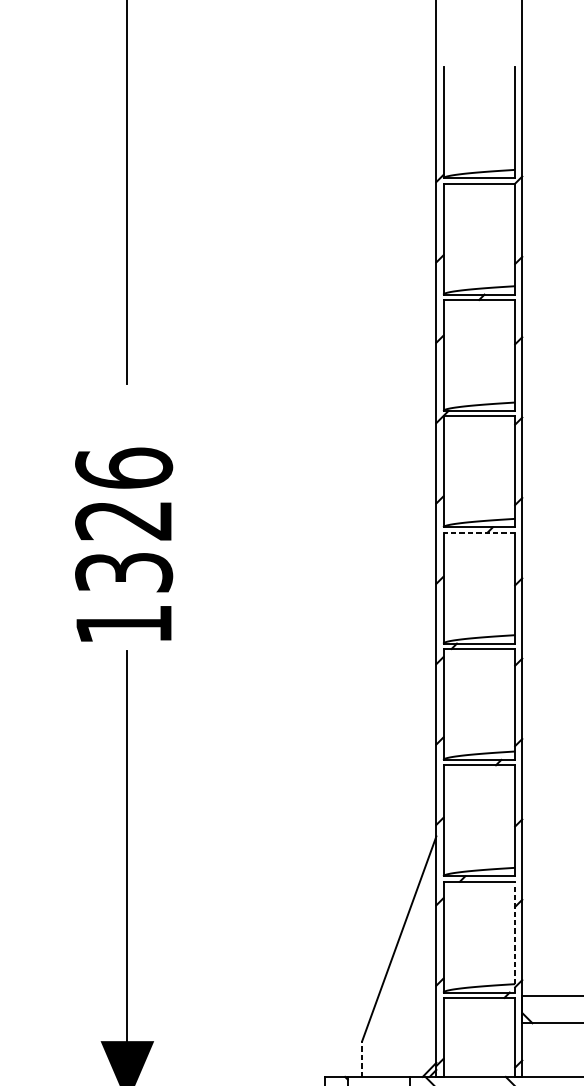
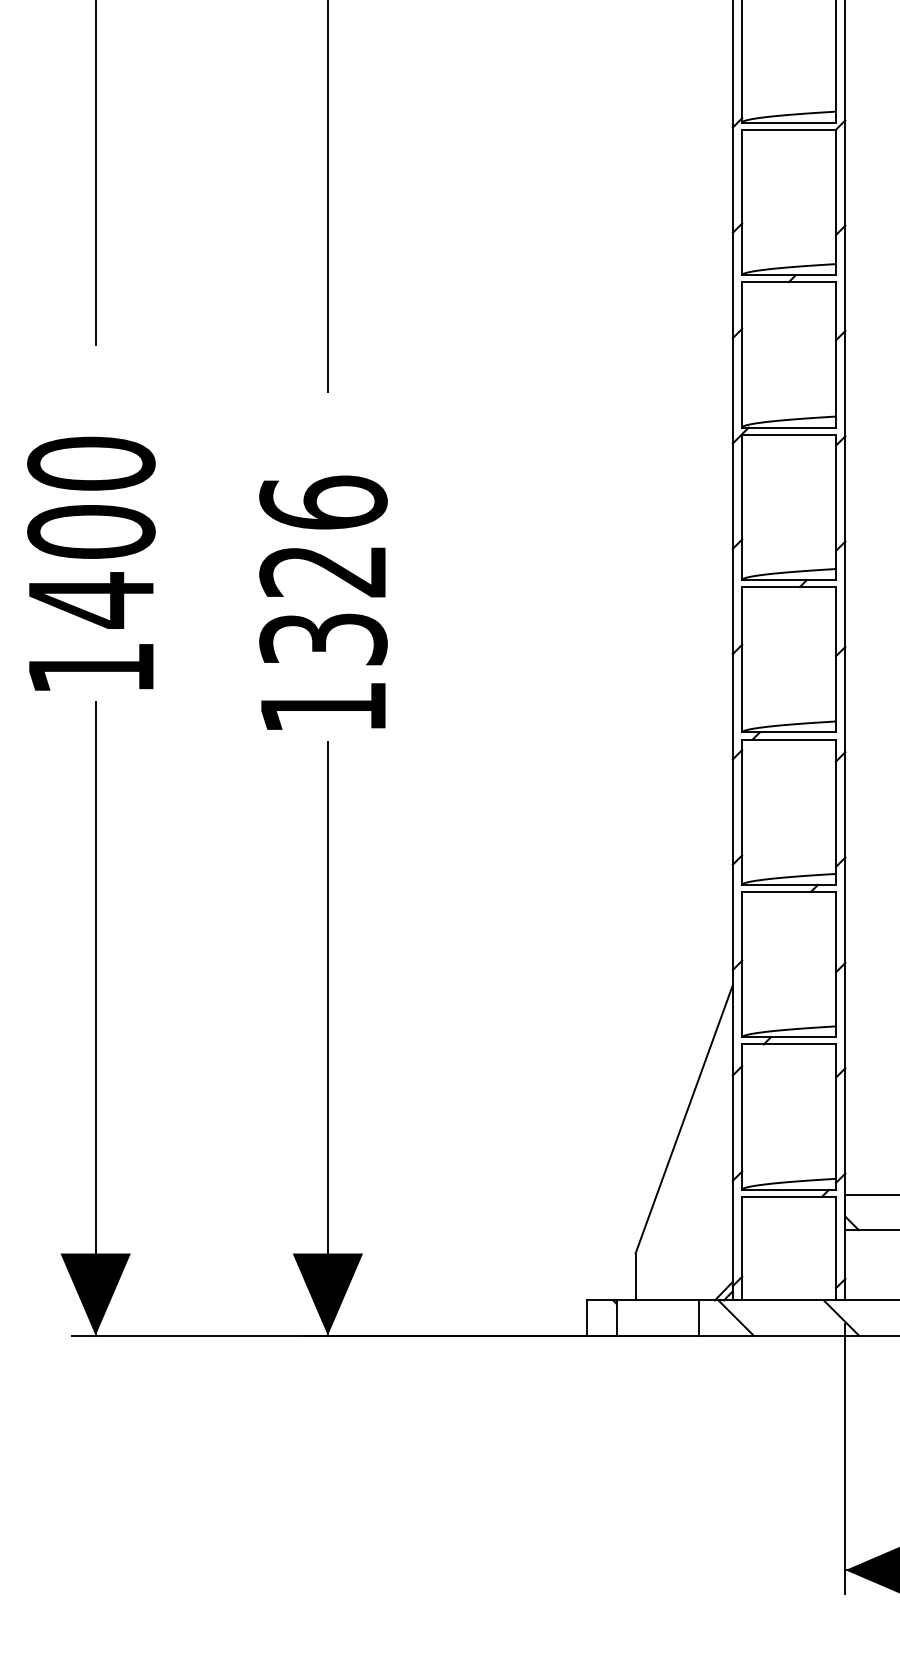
line: (479, 532) -> (789, 587), dashed -> solid
line: (515, 937) -> (836, 1117), dashed -> solid
line: (362, 1058) -> (635, 1276), dashed -> solid

